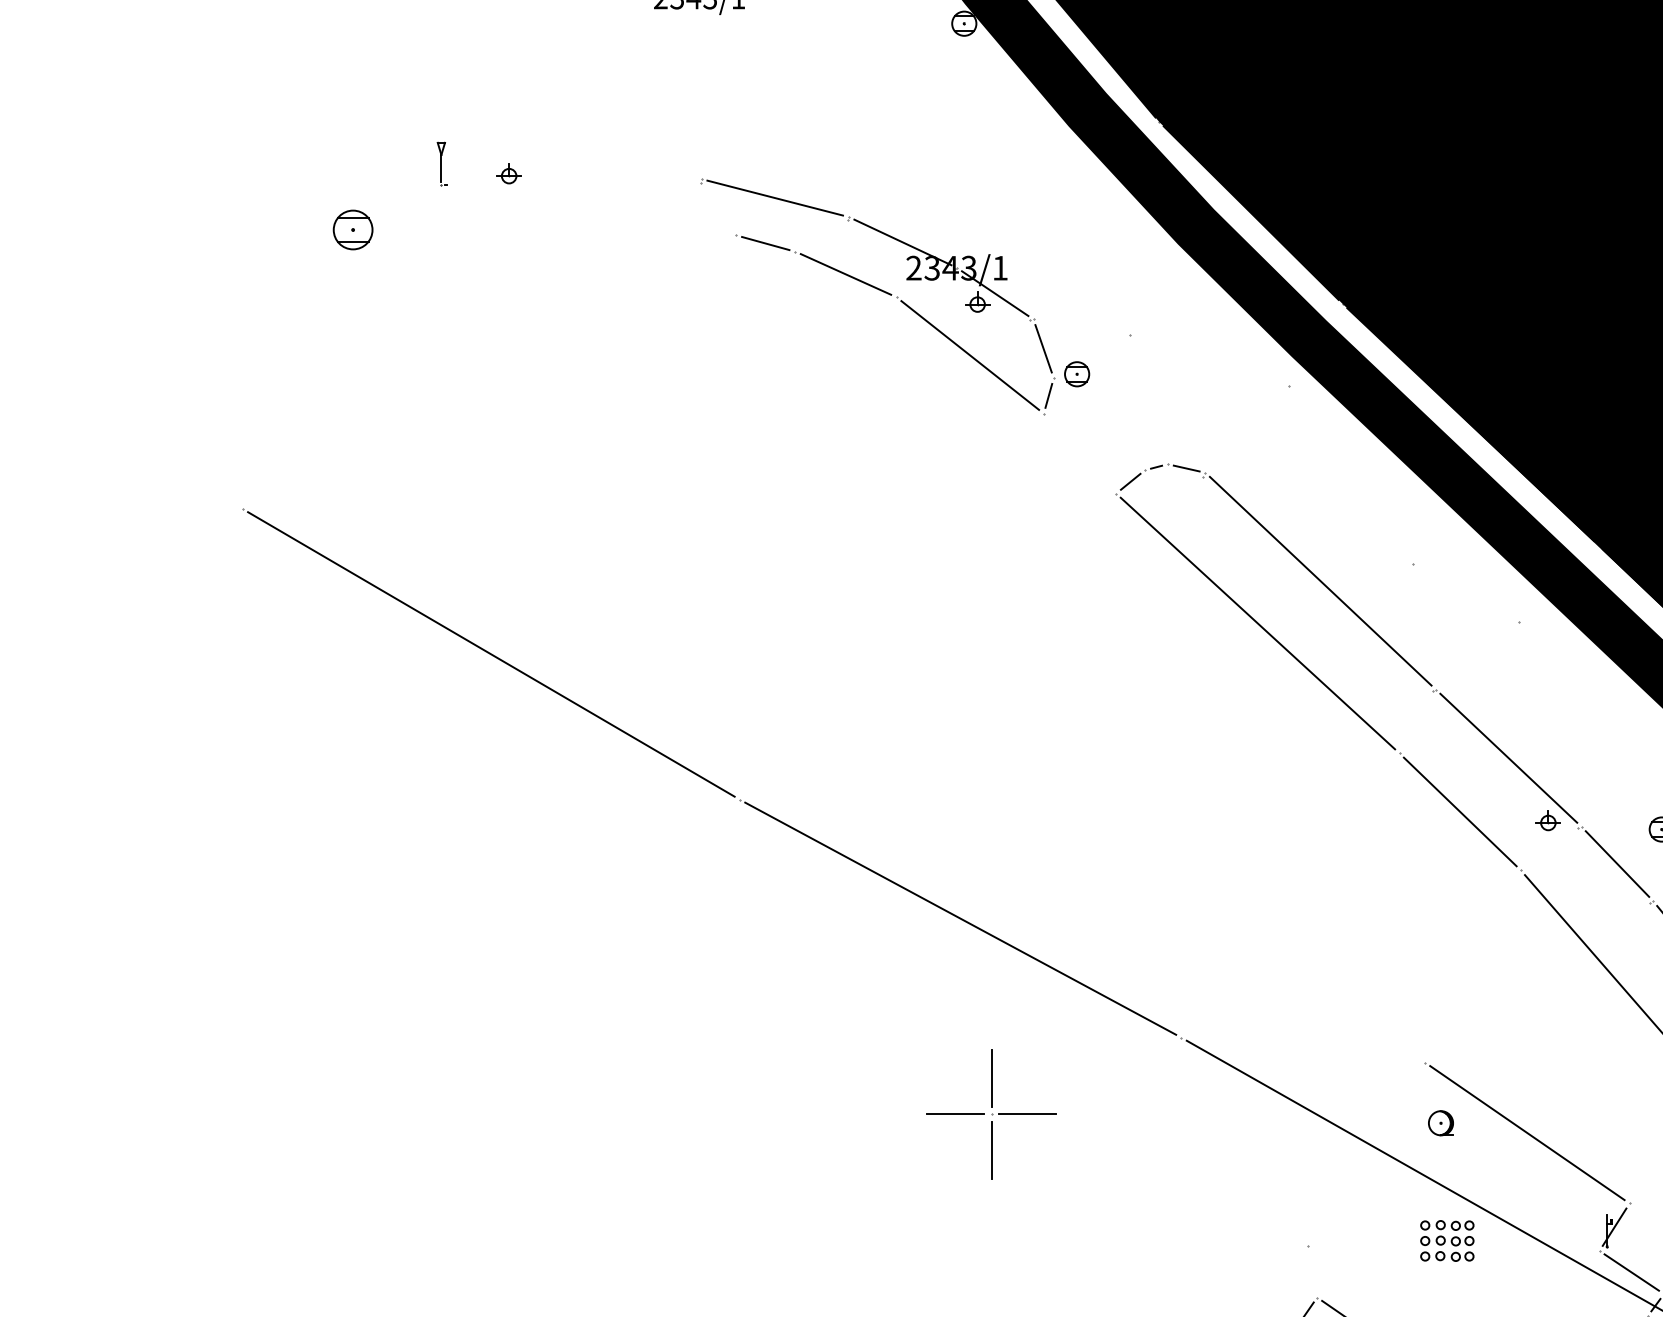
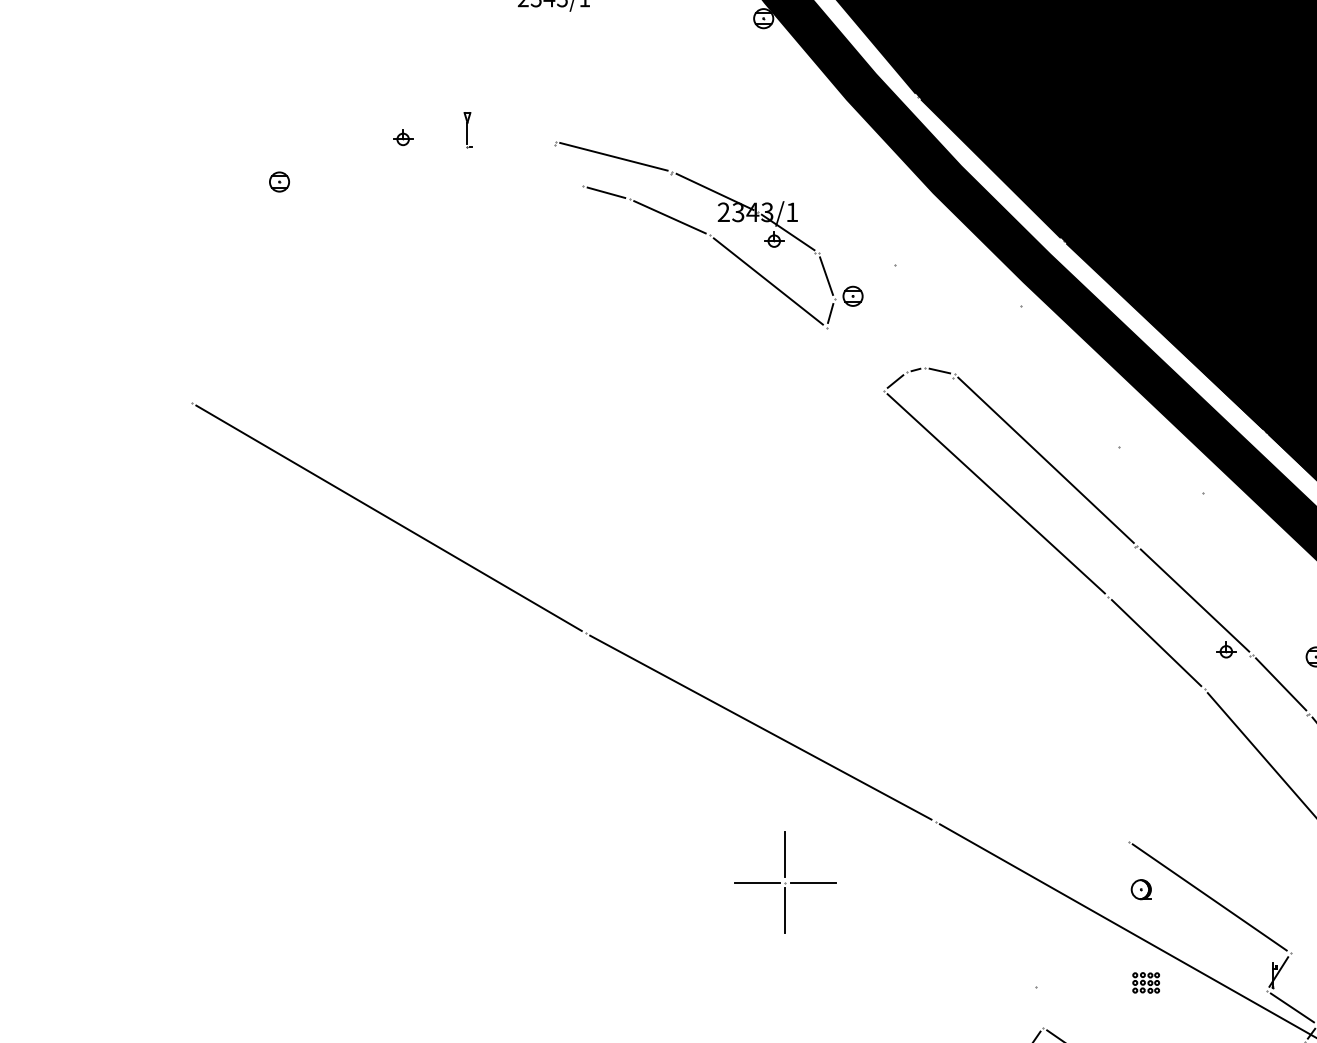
part: (441, 164) -> (467, 130), moved
part: (353, 229) -> (279, 181), size x0.62
part: (1446, 1240) -> (1145, 982), size x0.62

